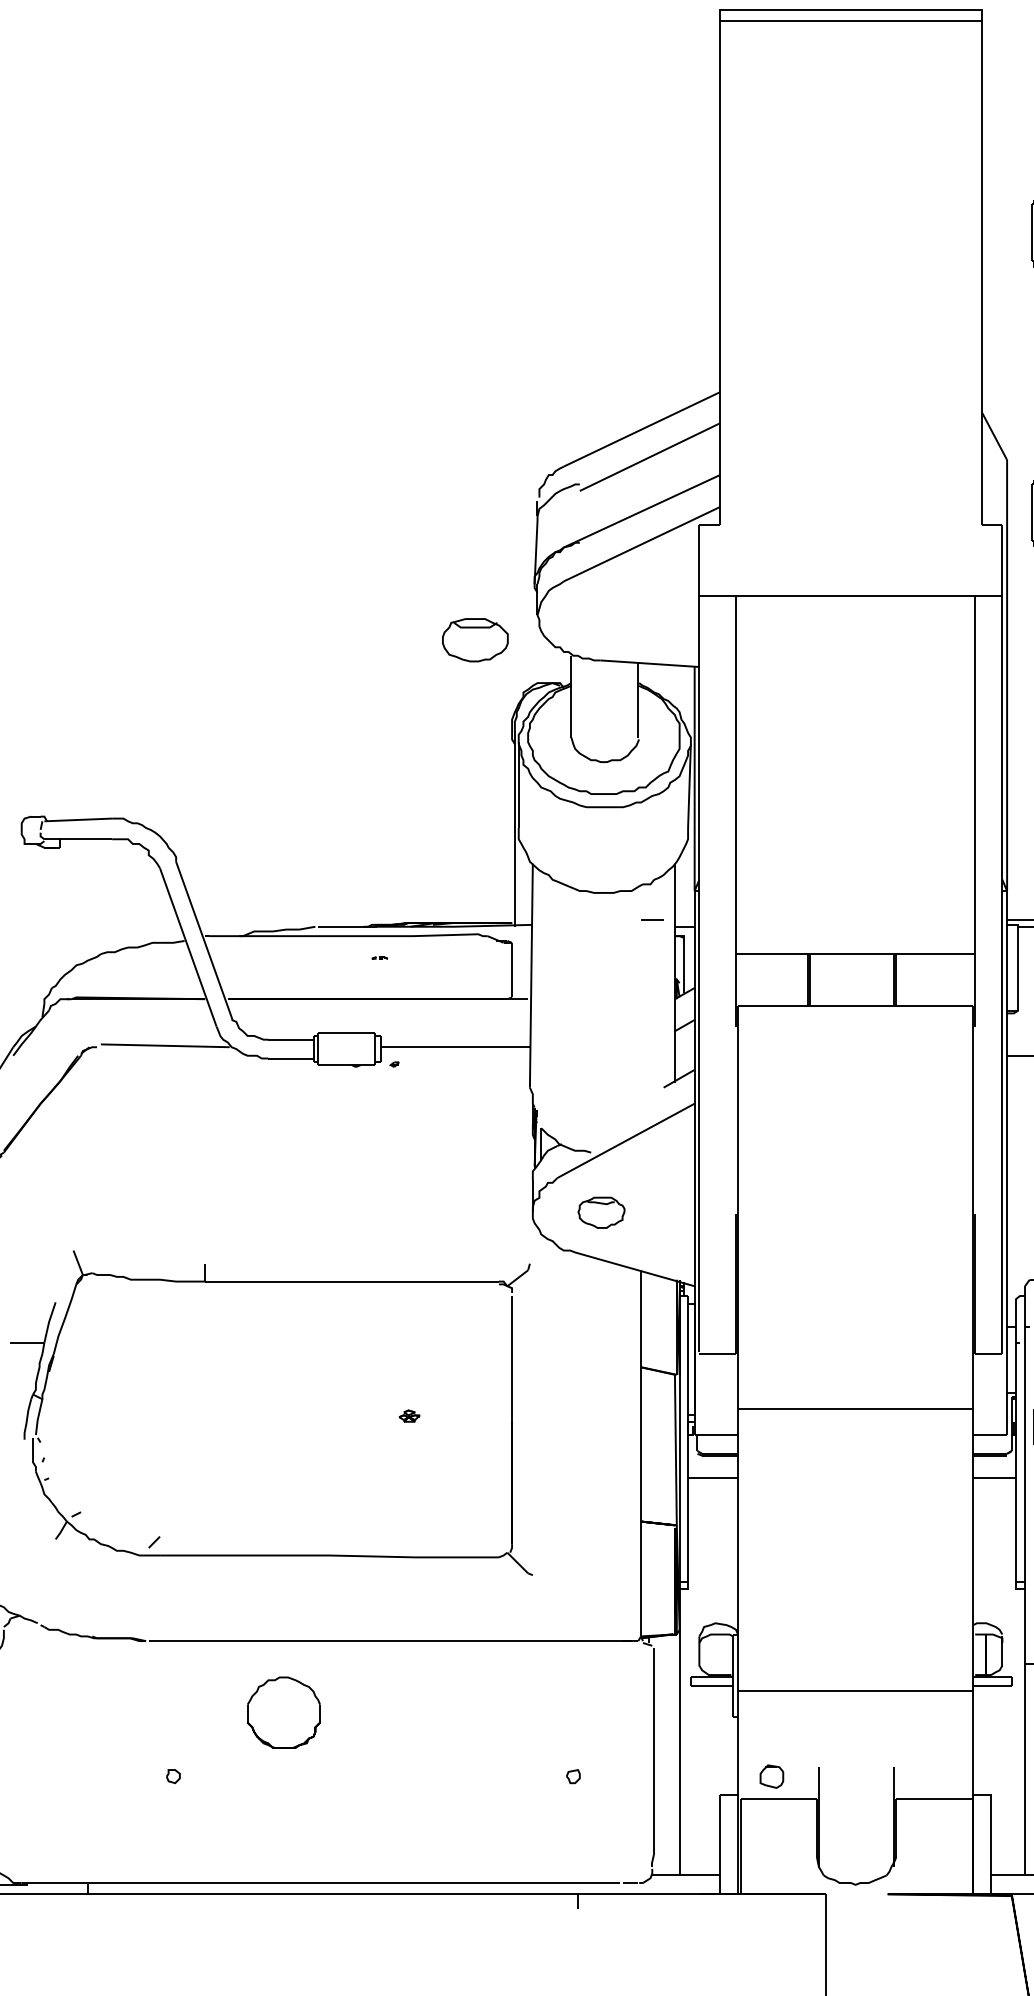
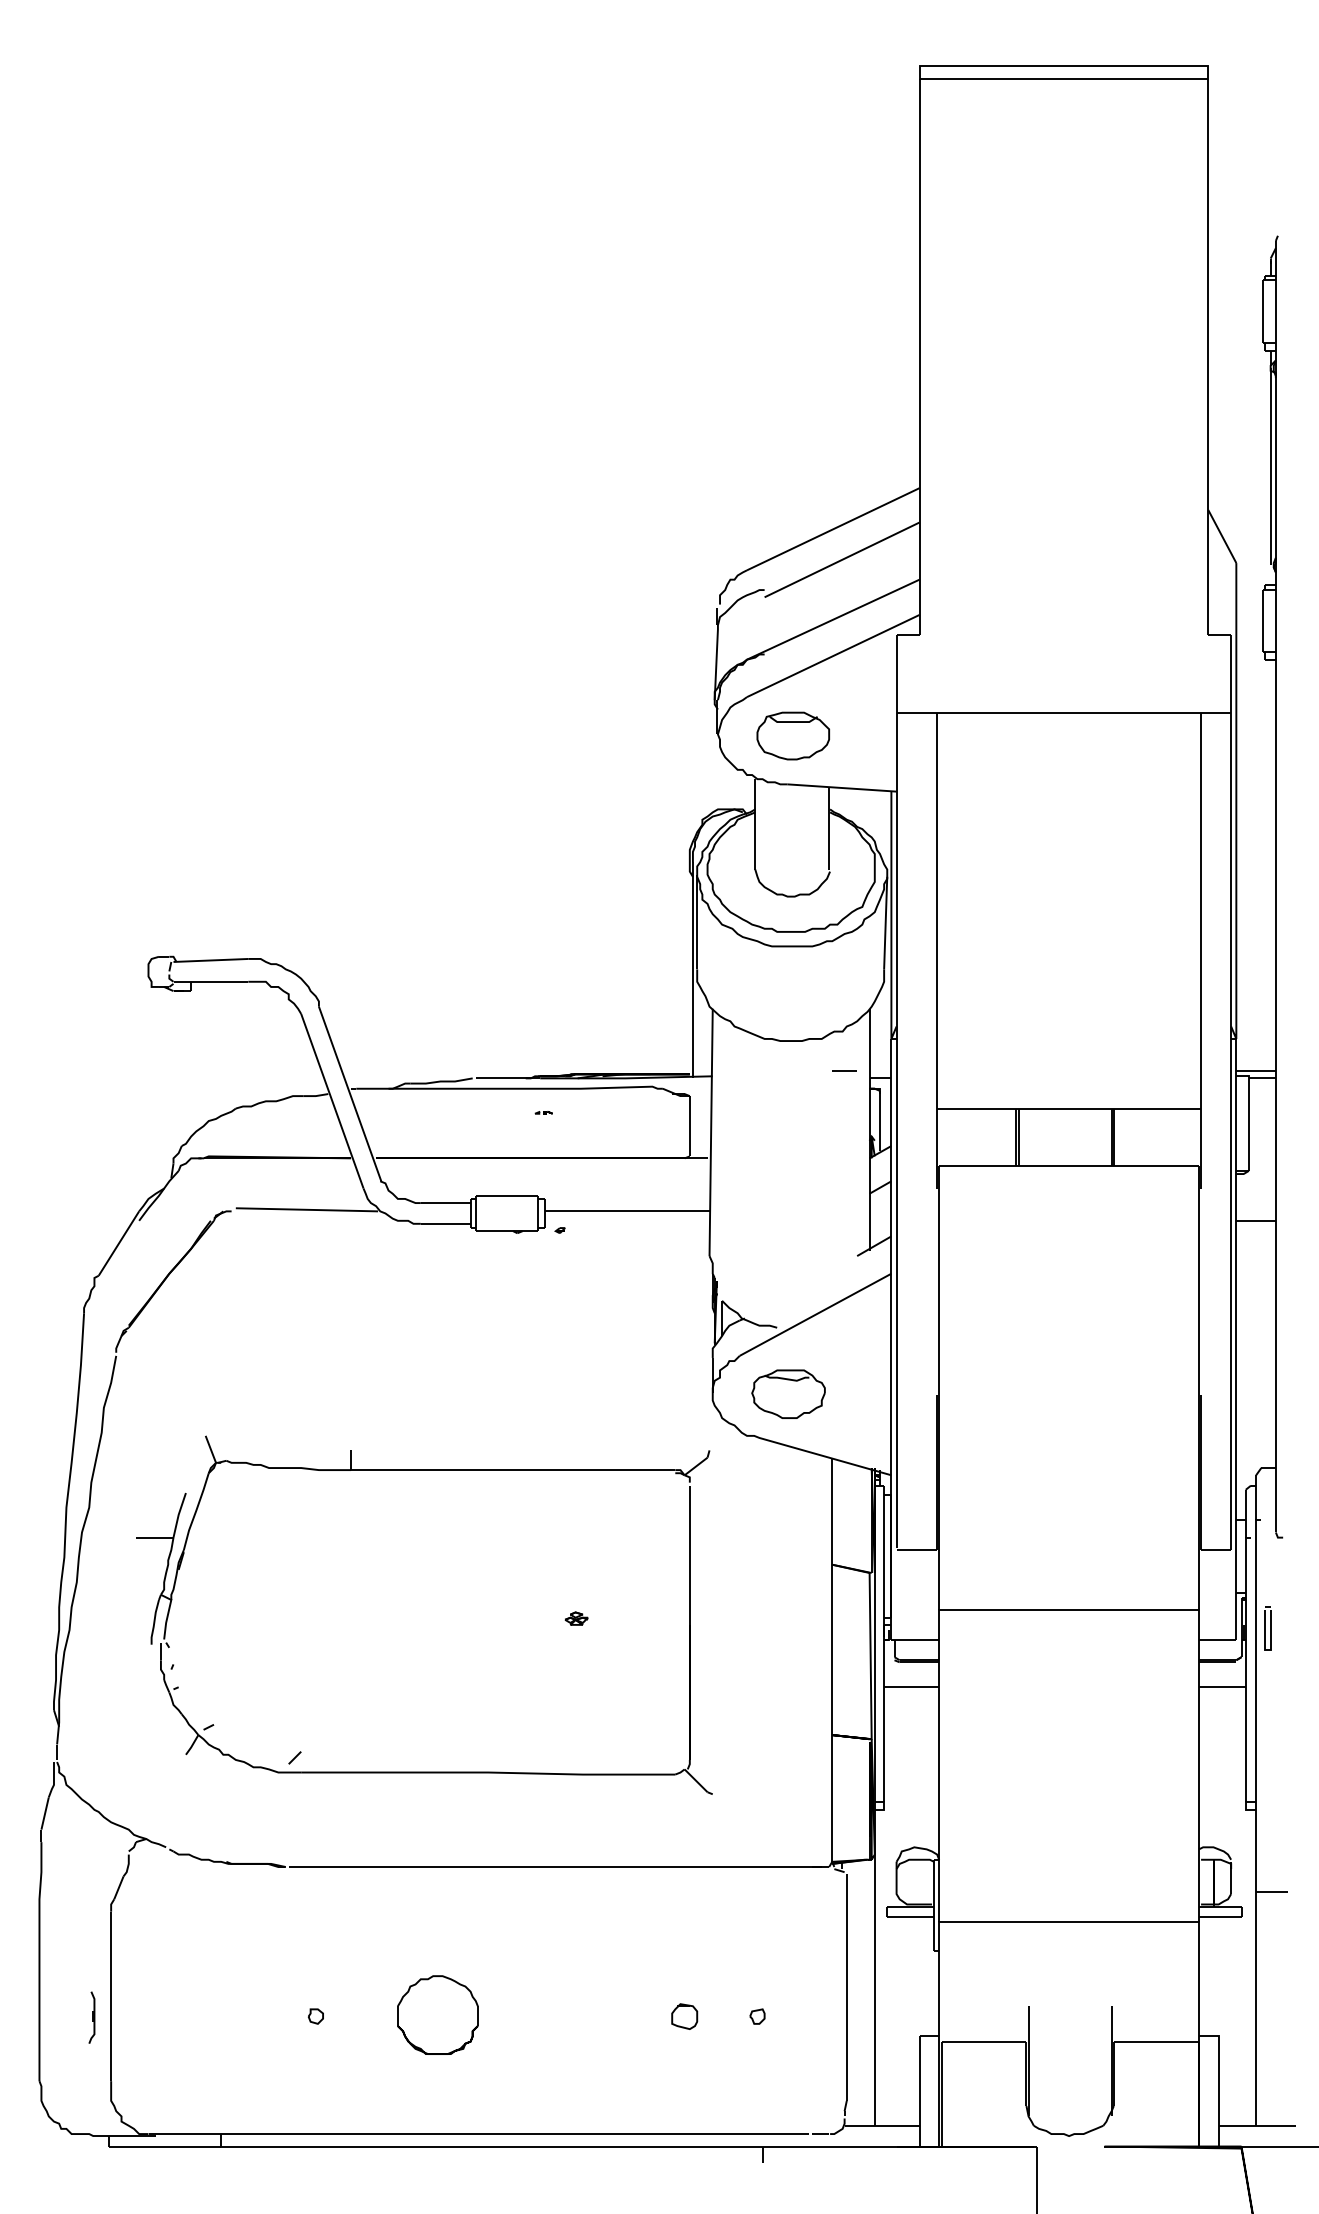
part: (474, 639) -> (792, 735), moved
part: (601, 1212) -> (788, 1393), size x1.43
part: (283, 1712) -> (437, 2014), moved
part: (771, 1776) -> (684, 2016), moved

